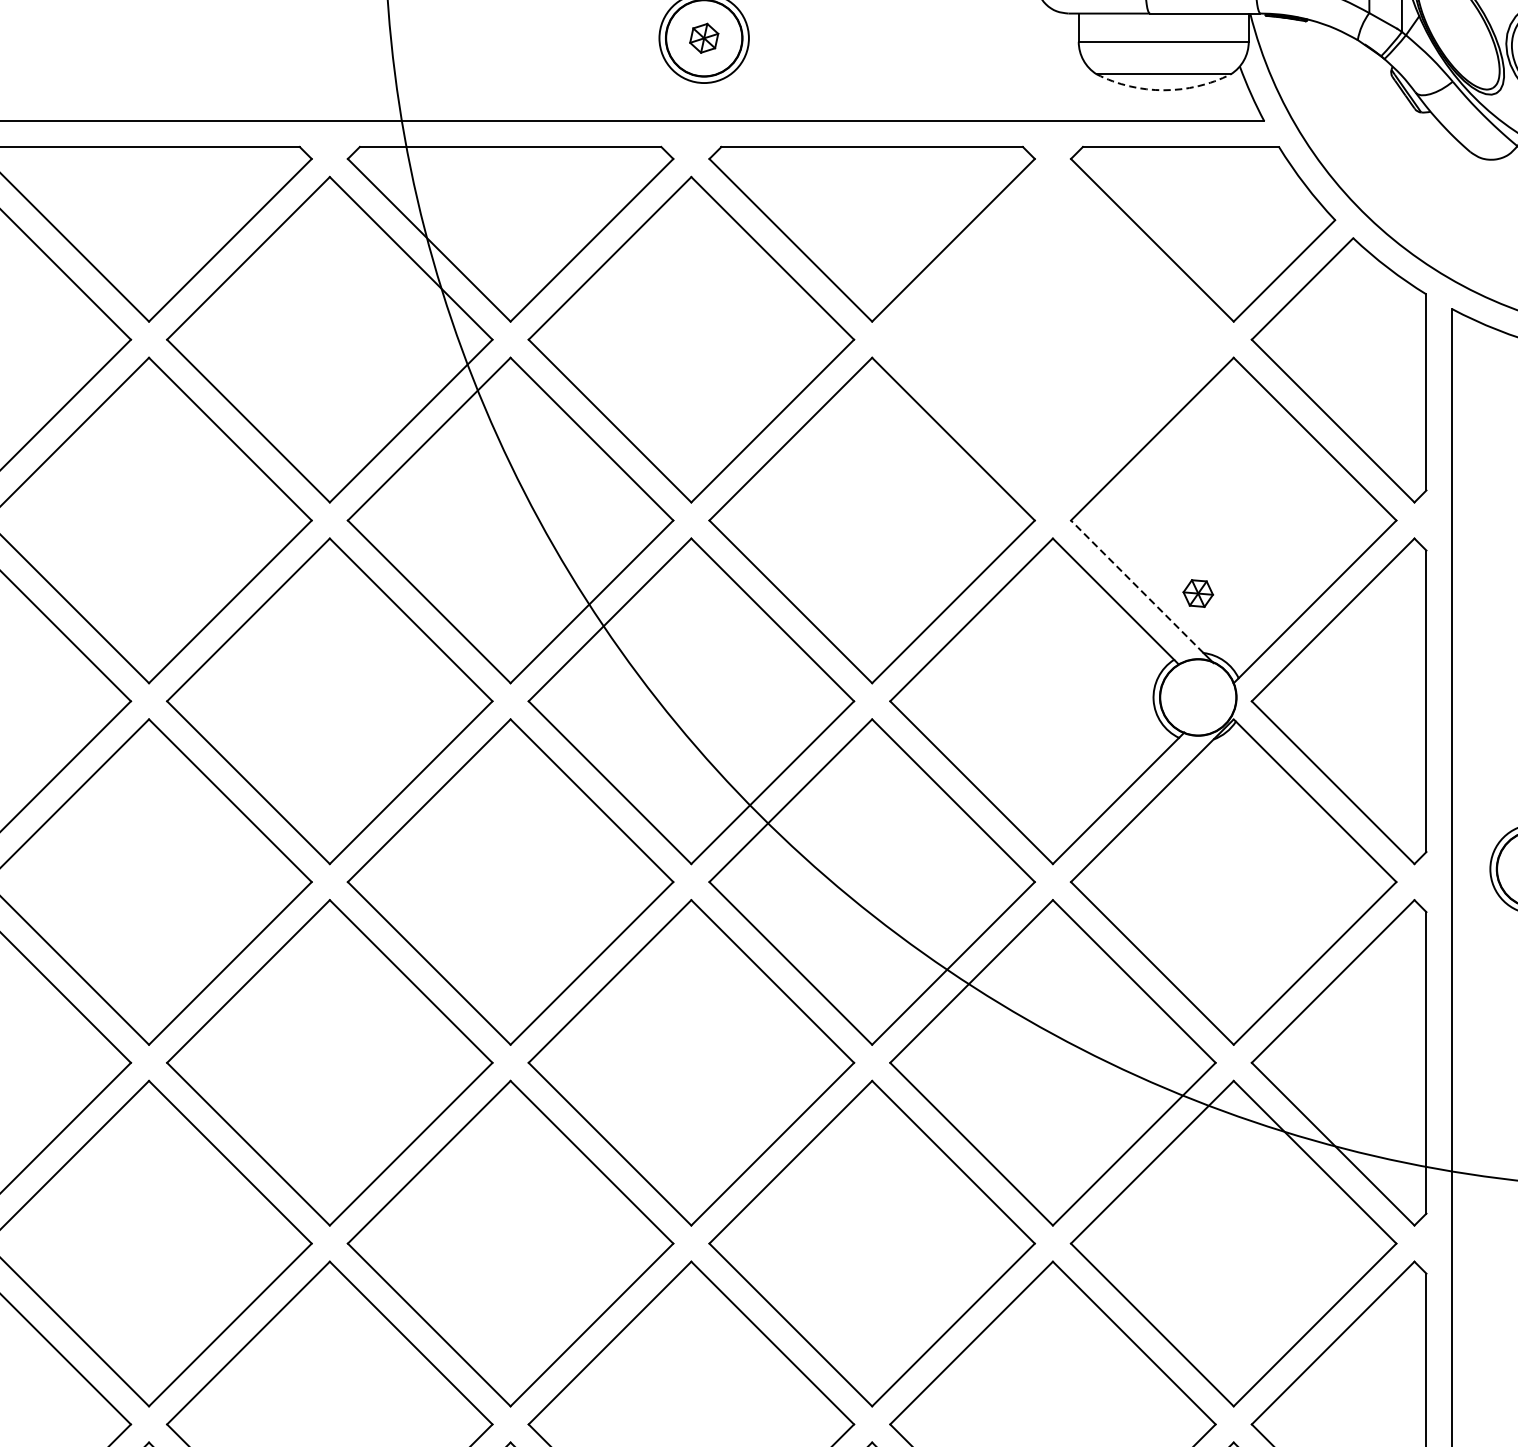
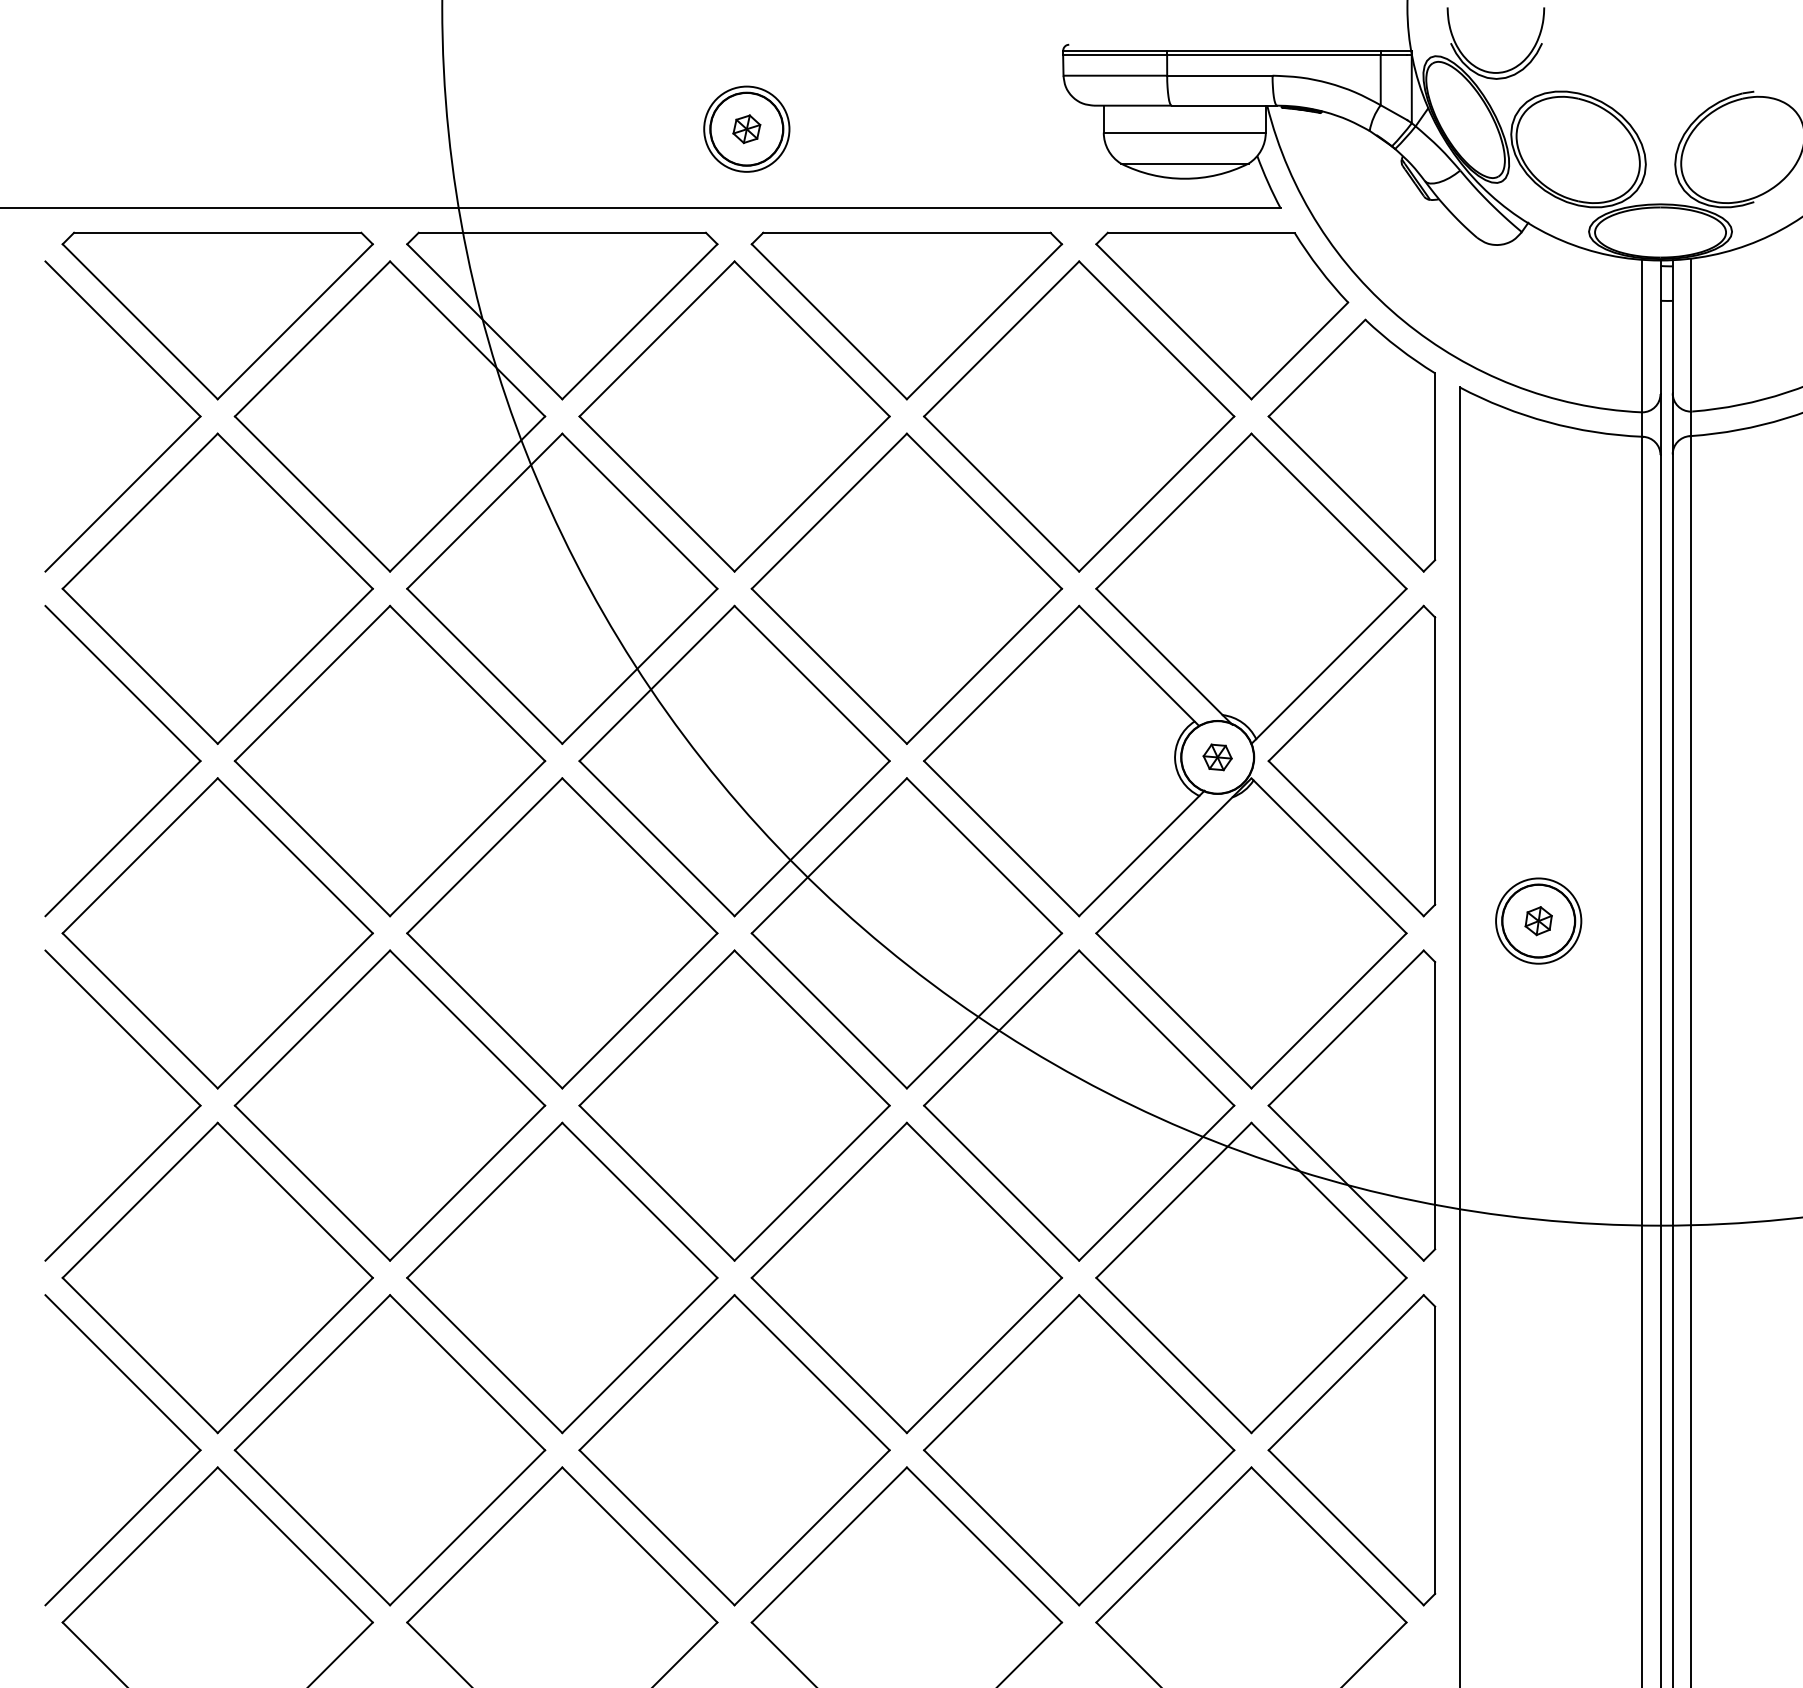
arc: (1163, 89) -> (1184, 178), dashed -> solid
part: (1053, 339) -> (1079, 416), added
line: (1137, 586) -> (1159, 651), dashed -> solid
part: (1198, 593) -> (1217, 757), moved

